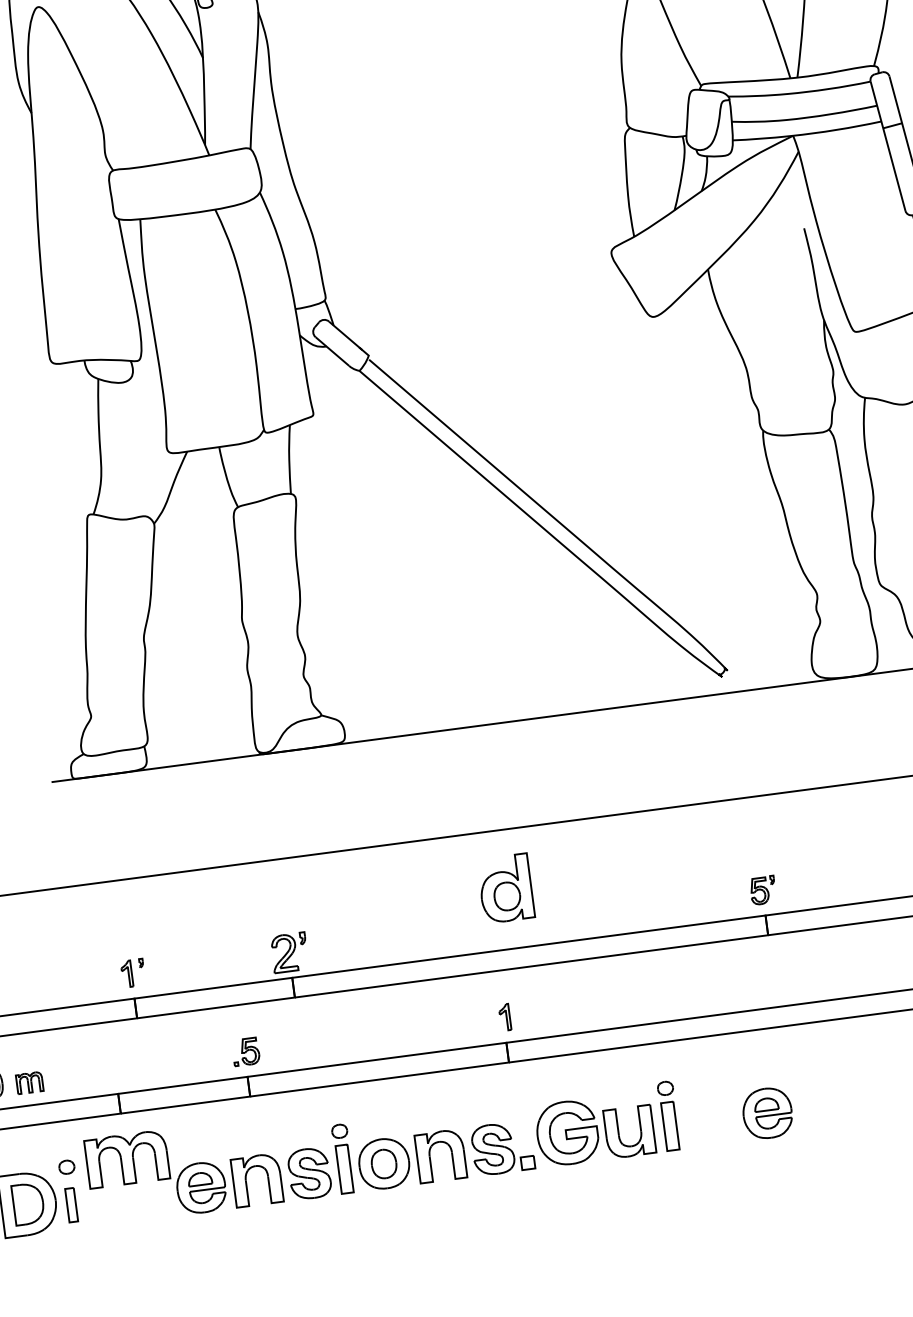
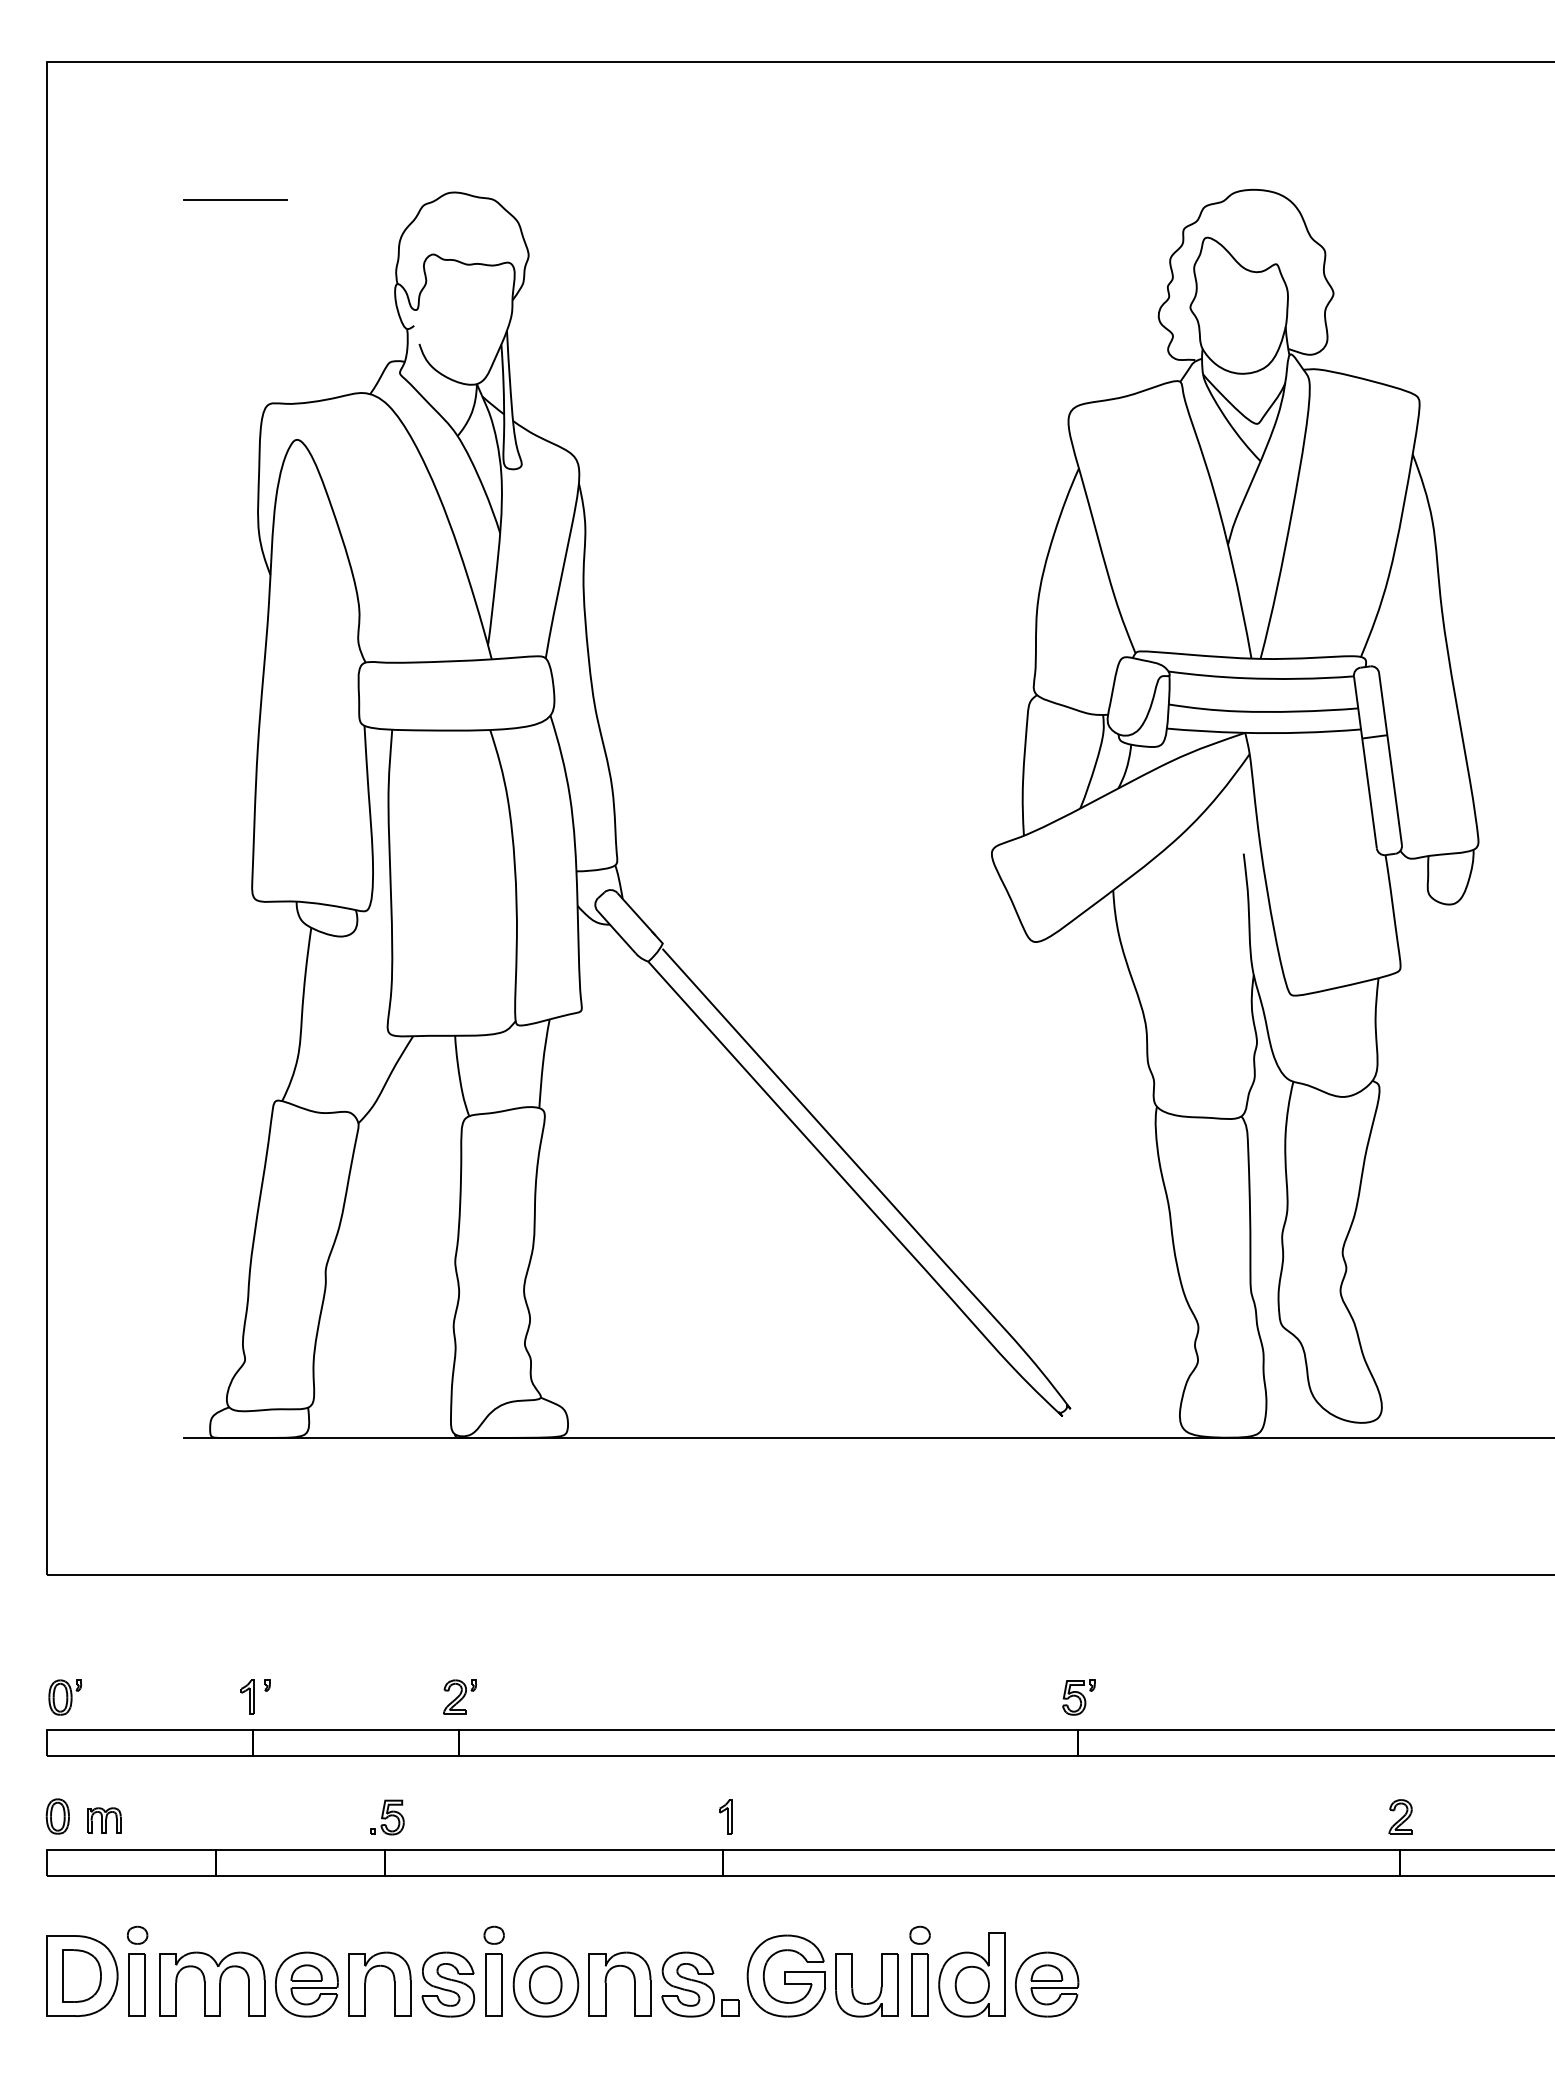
part: (505, 888) -> (971, 1974), moved
part: (289, 952) -> (459, 1696), size x0.71
part: (127, 1158) -> (212, 1983), moved
part: (71, 1204) -> (136, 1984), size x1.43

